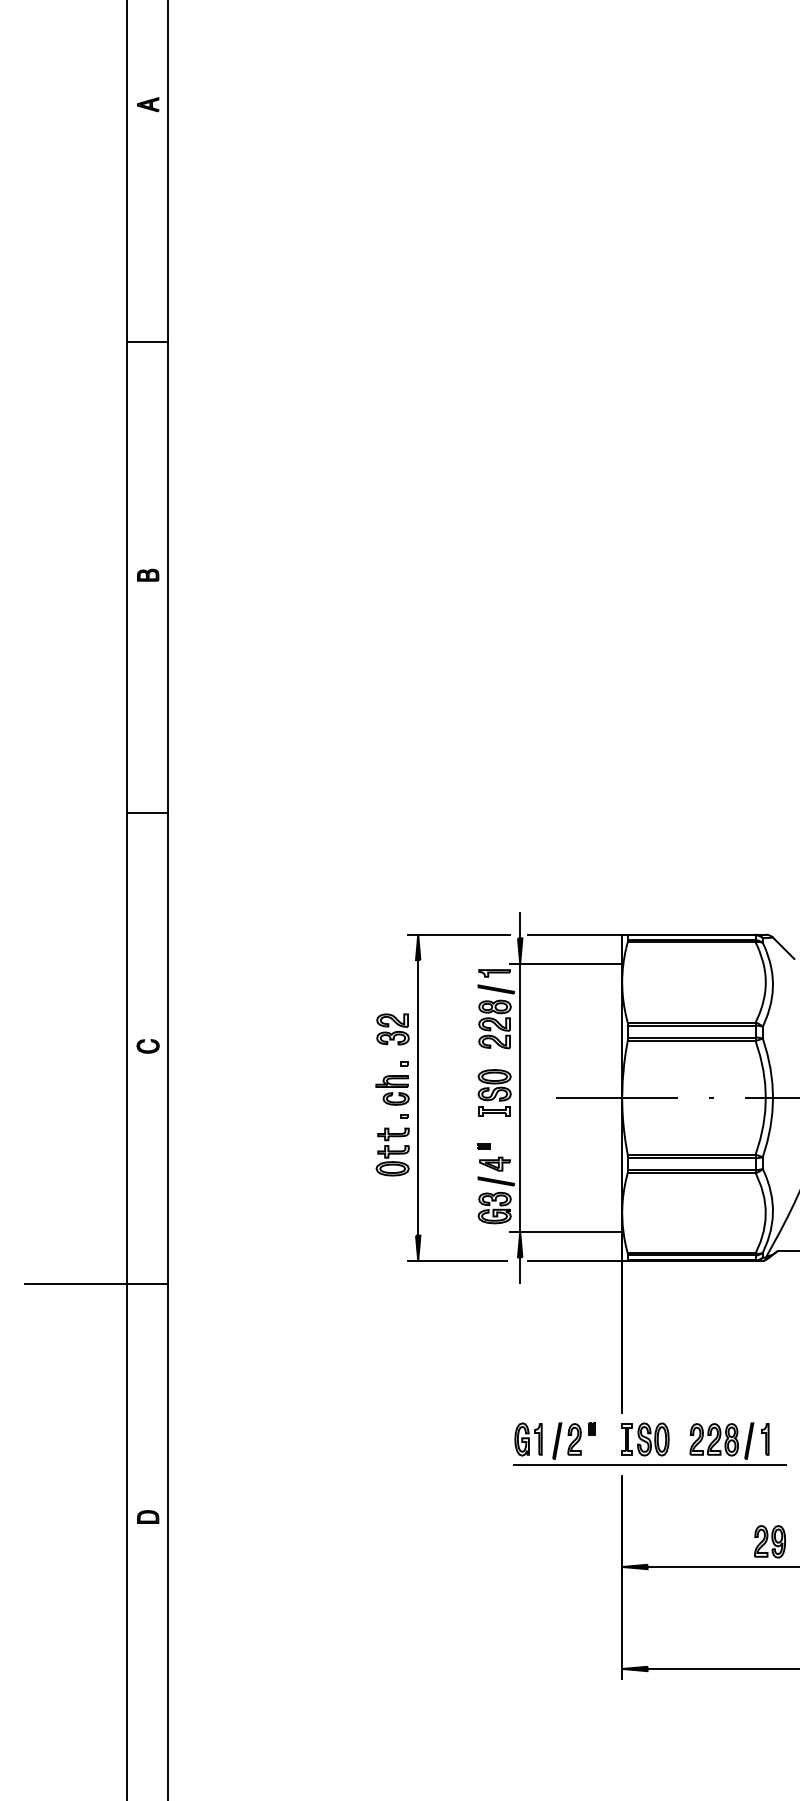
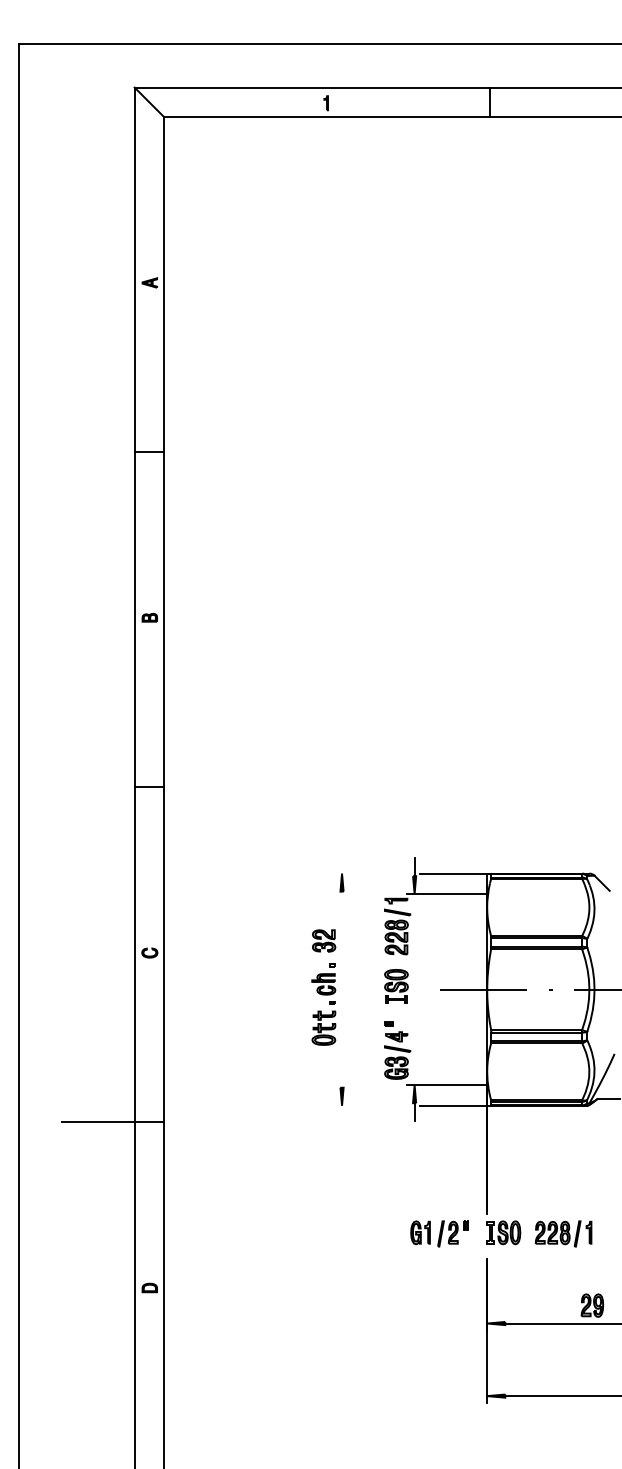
line: (458, 934) -> (370, 873), removed
line: (418, 1097) -> (342, 989), removed
line: (520, 1097) -> (414, 989), removed
line: (456, 1260) -> (369, 1105), removed
line: (649, 1464) -> (506, 1250), removed

